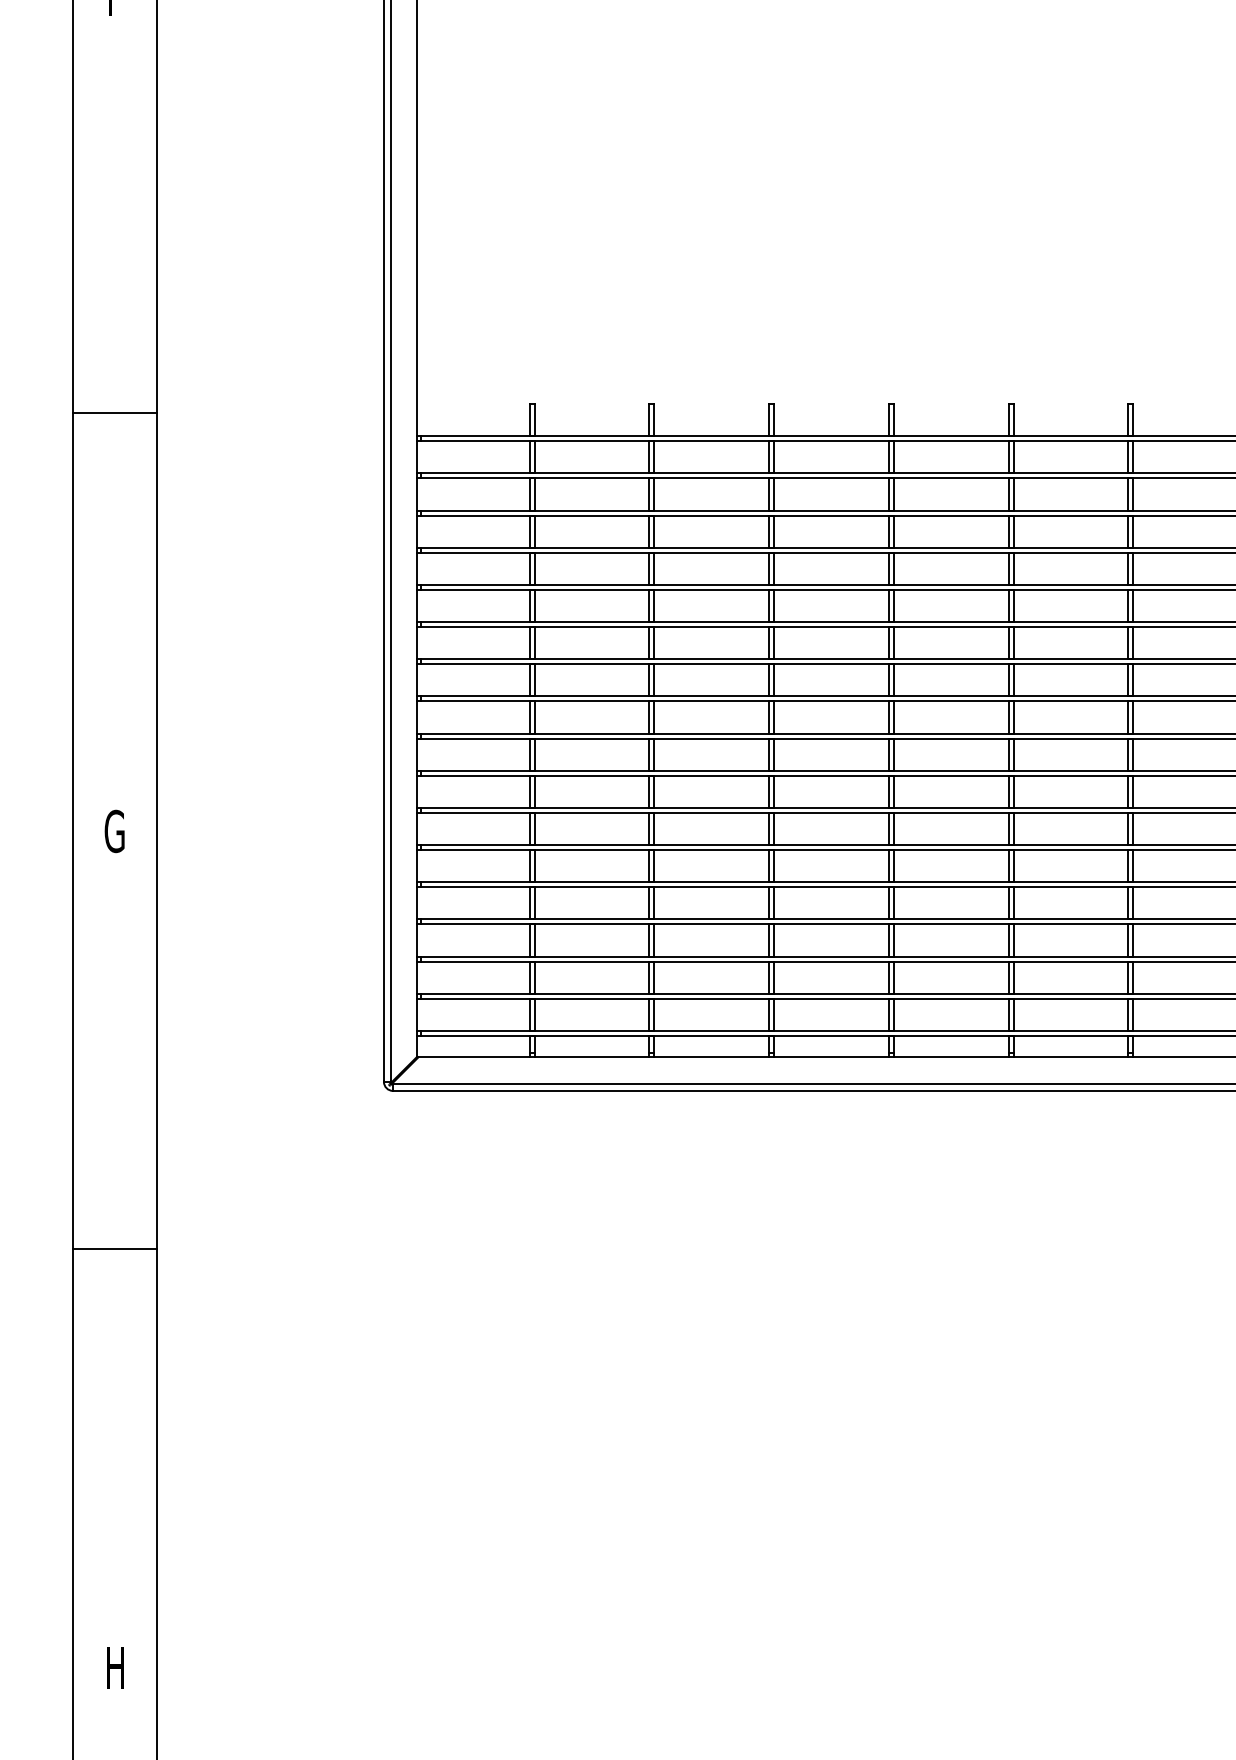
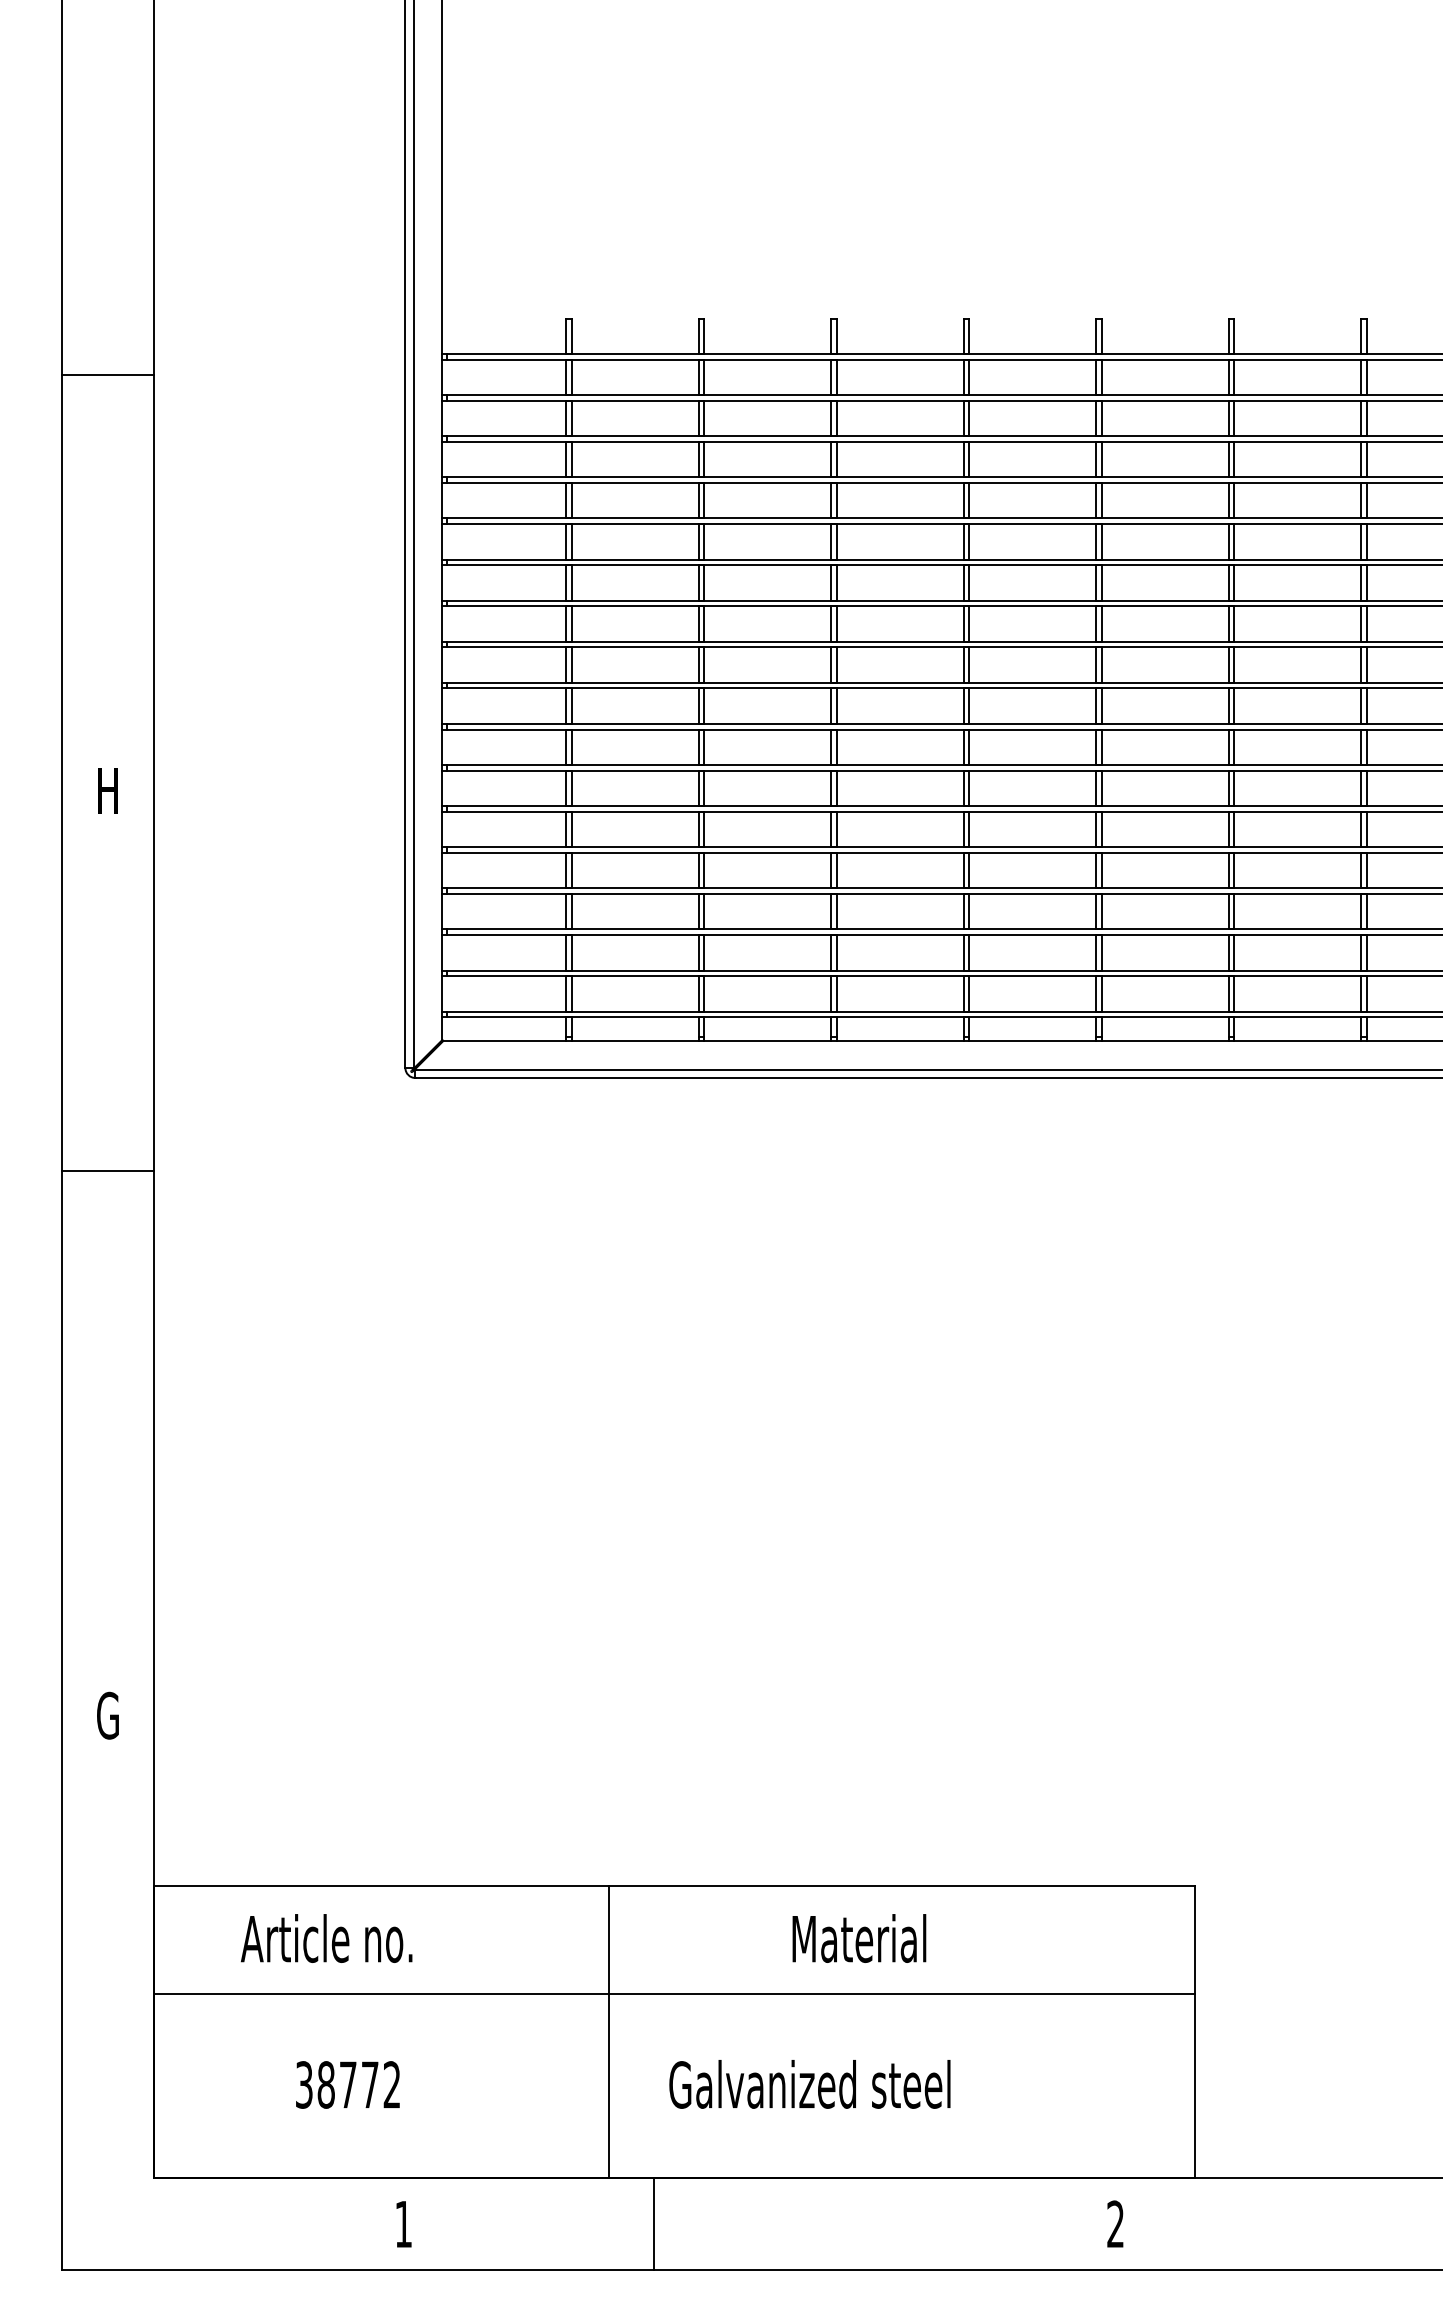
line: (114, 413) -> (107, 374), moved
text: (114, 830) -> (107, 790), G -> H
line: (114, 1249) -> (107, 1171), moved
text: (114, 1667) -> (107, 1715), H -> G

